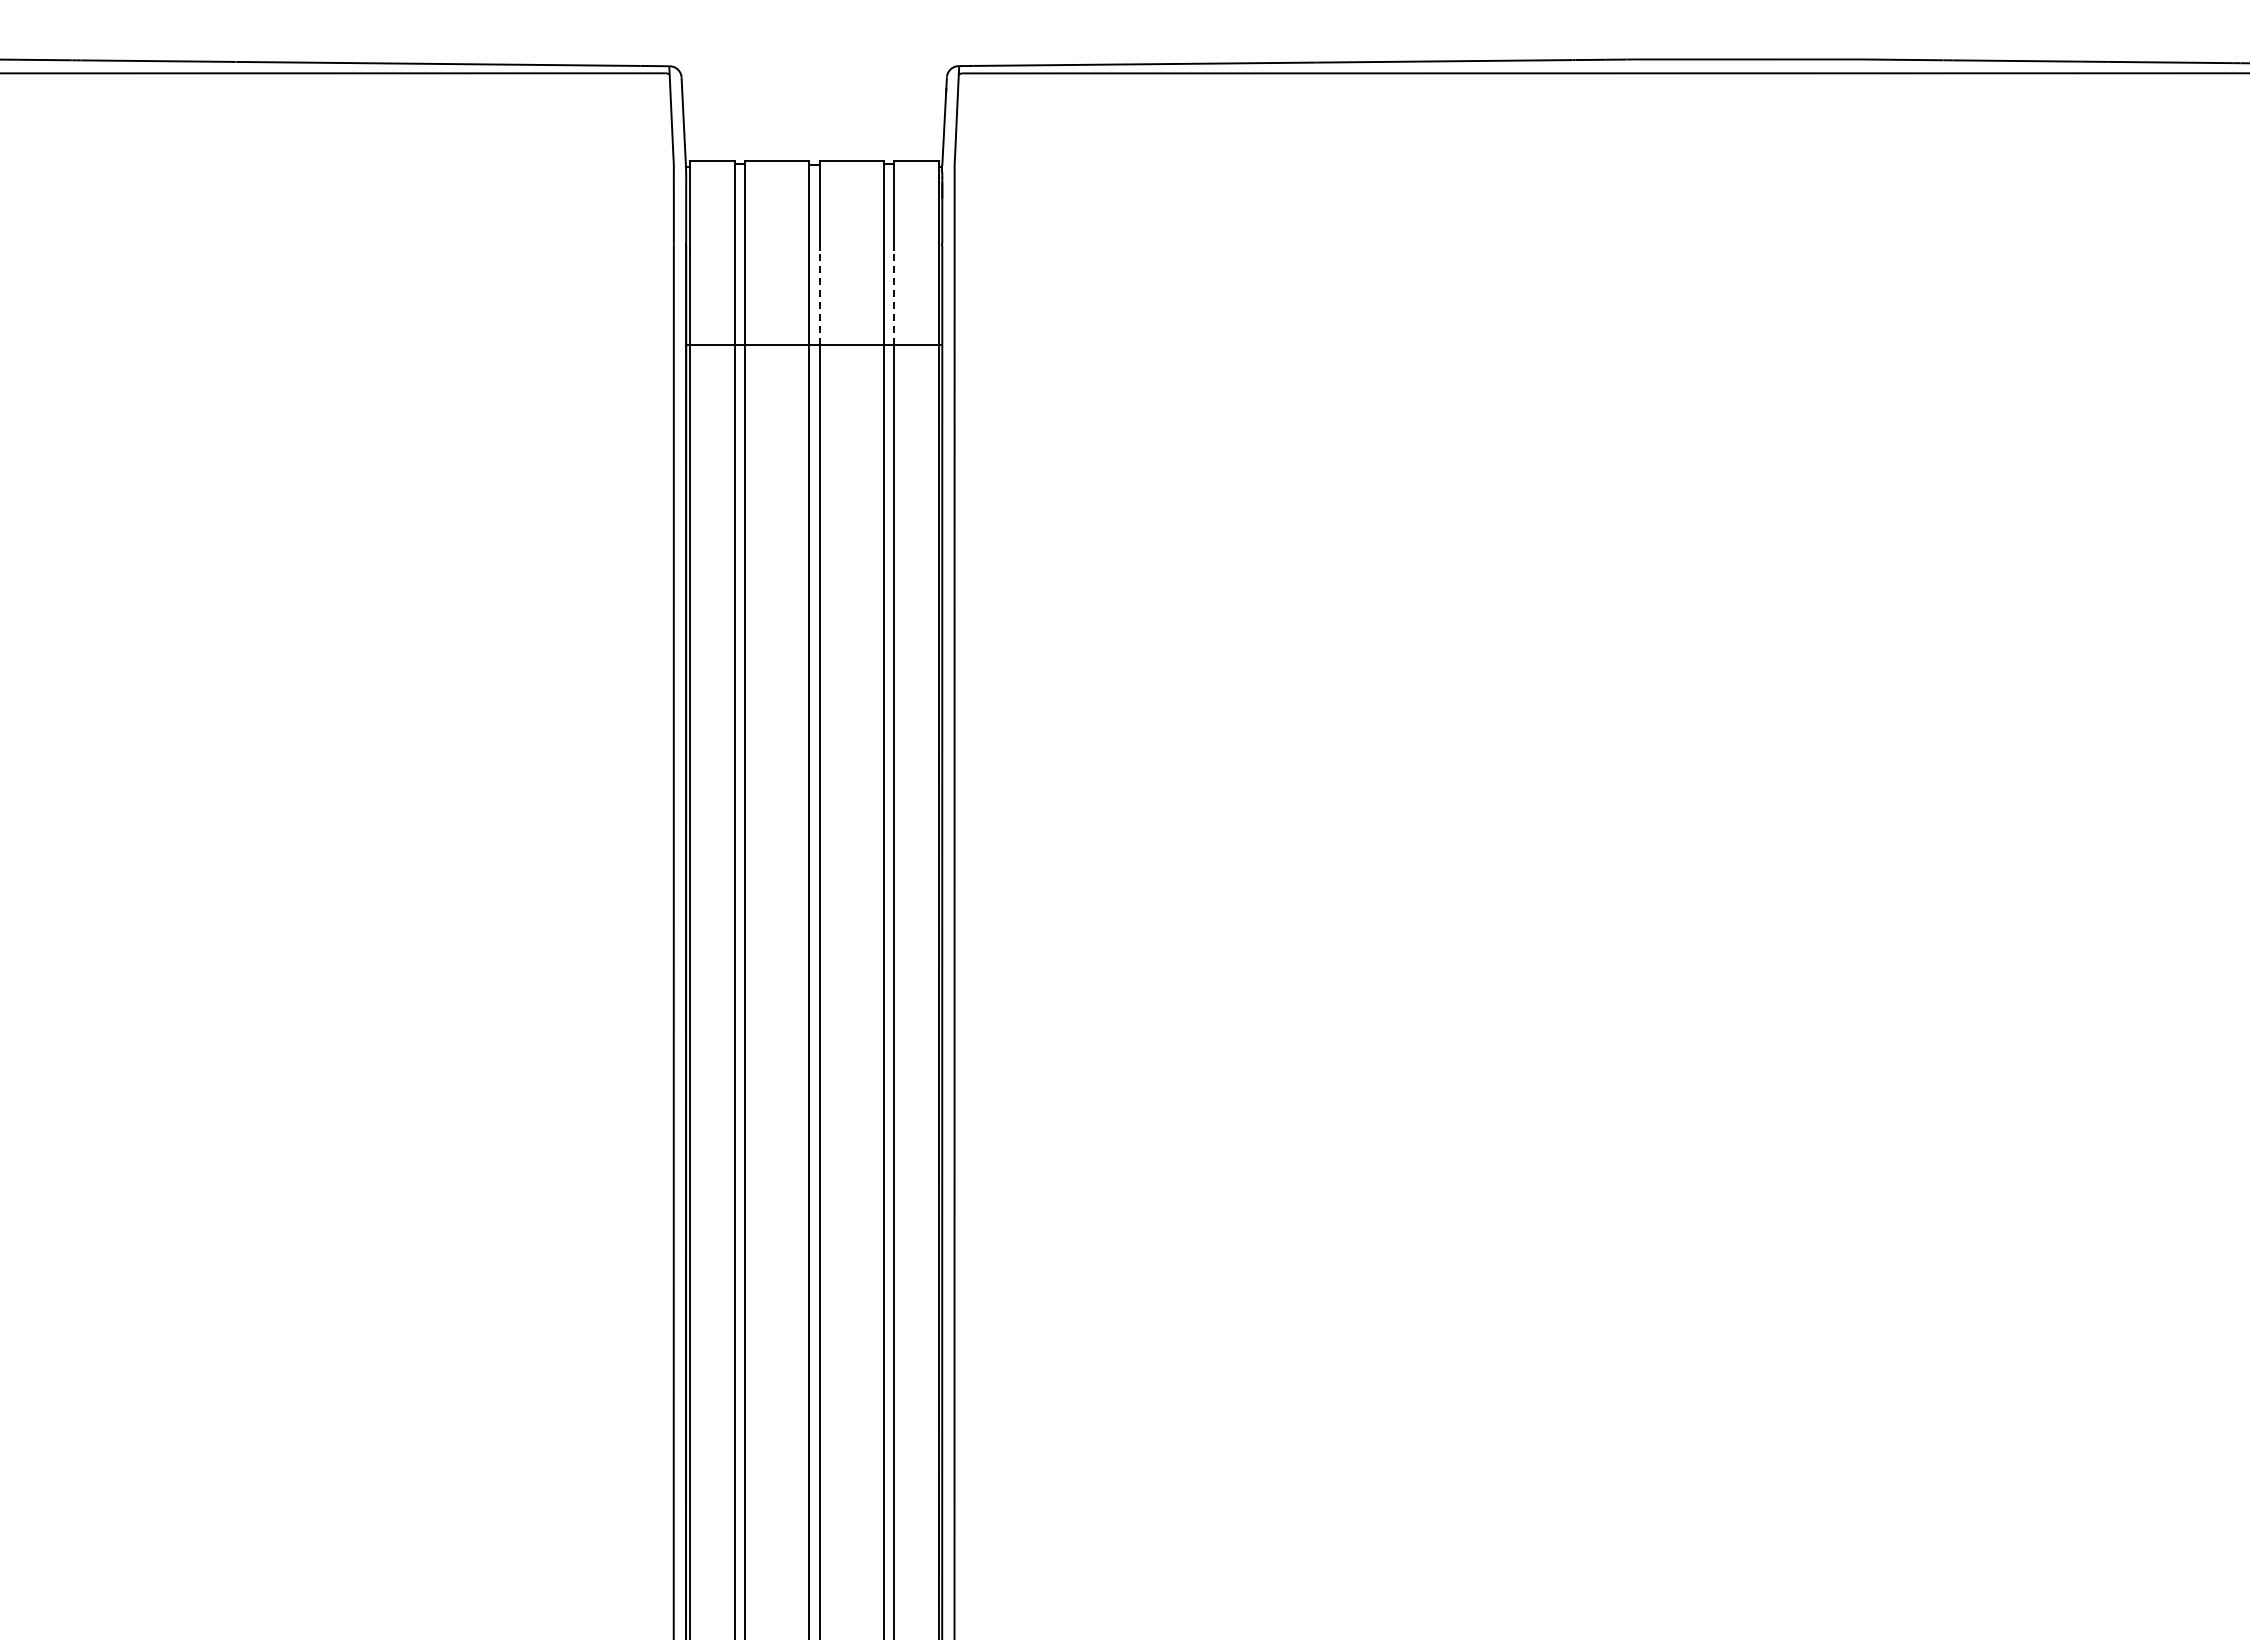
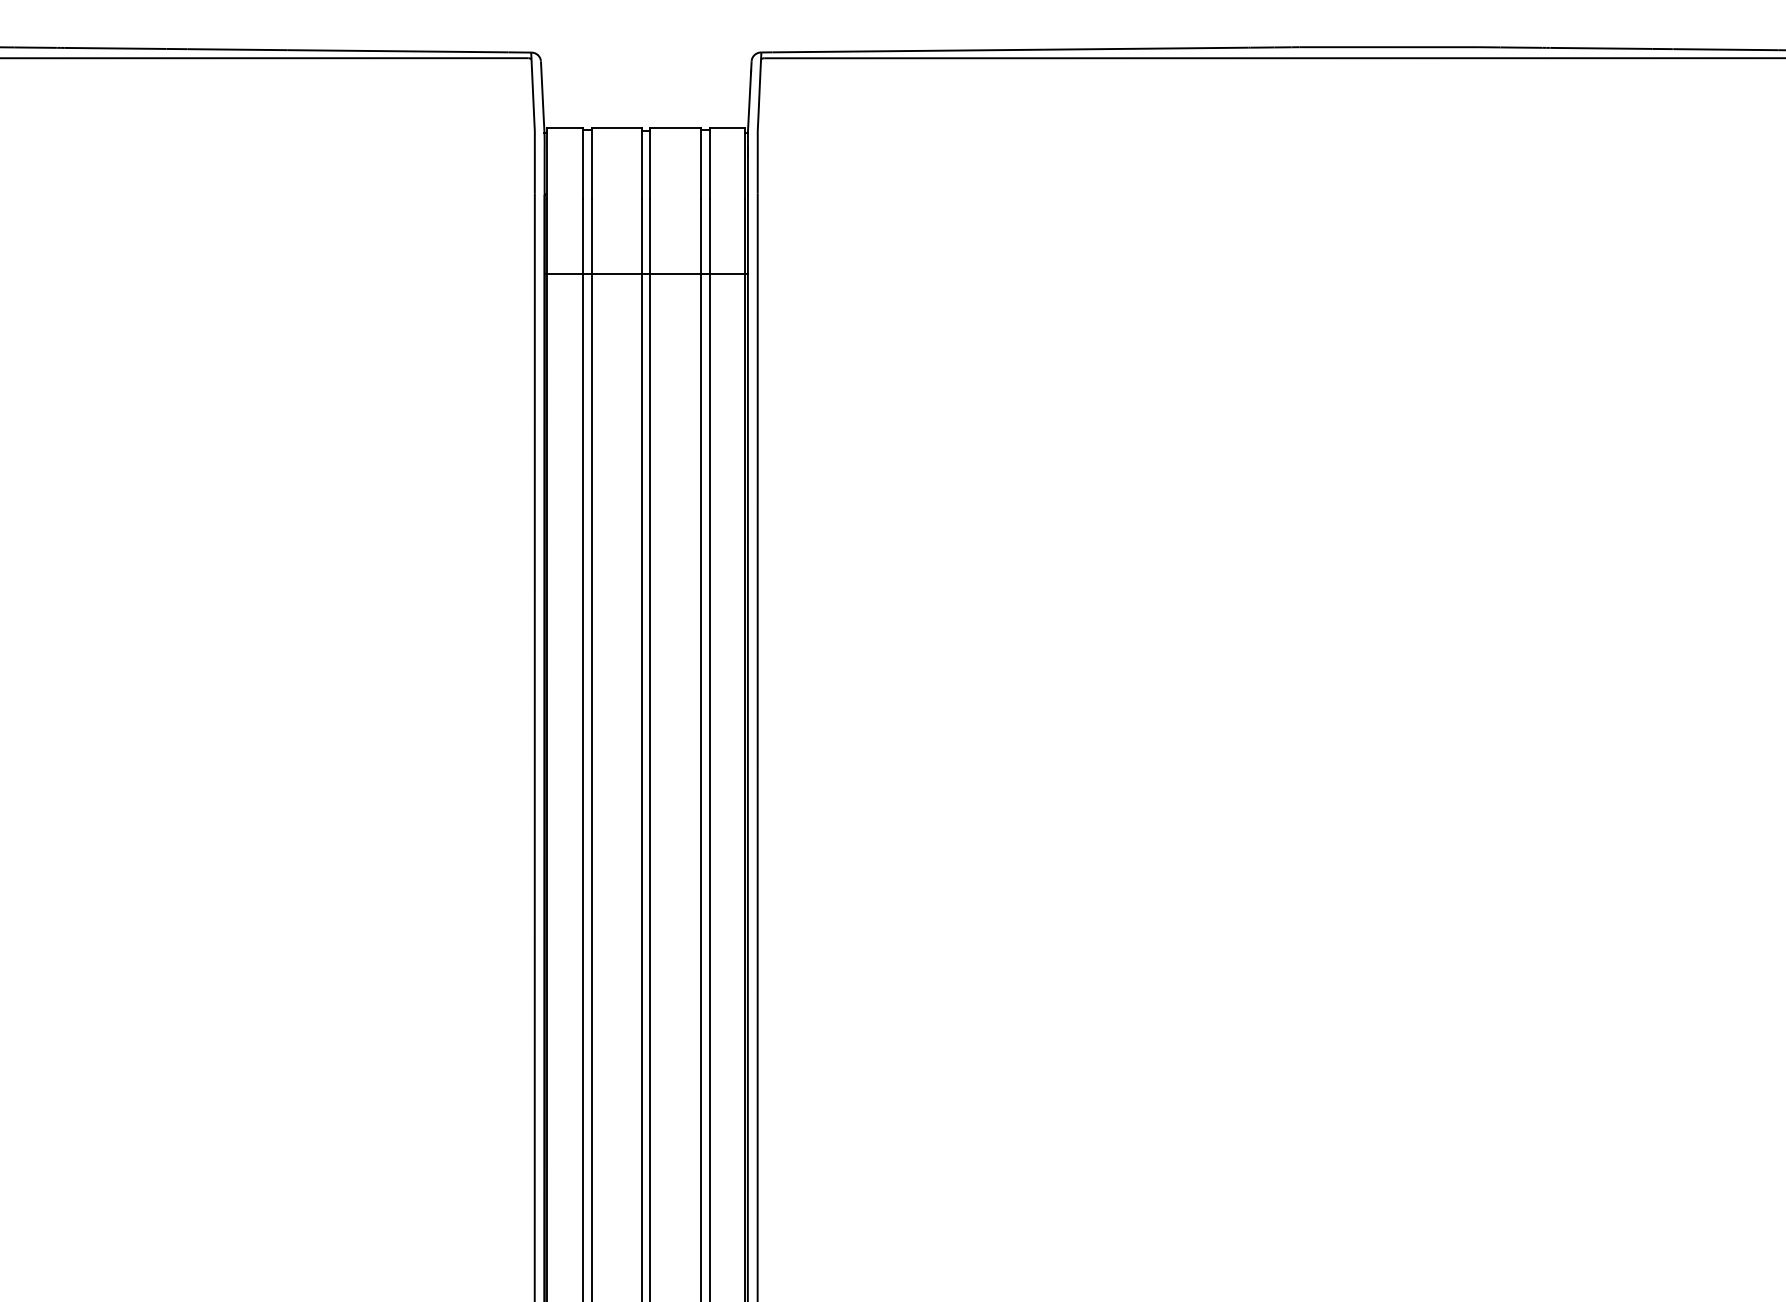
line: (819, 296) -> (650, 235), dashed -> solid
line: (893, 296) -> (709, 235), dashed -> solid

